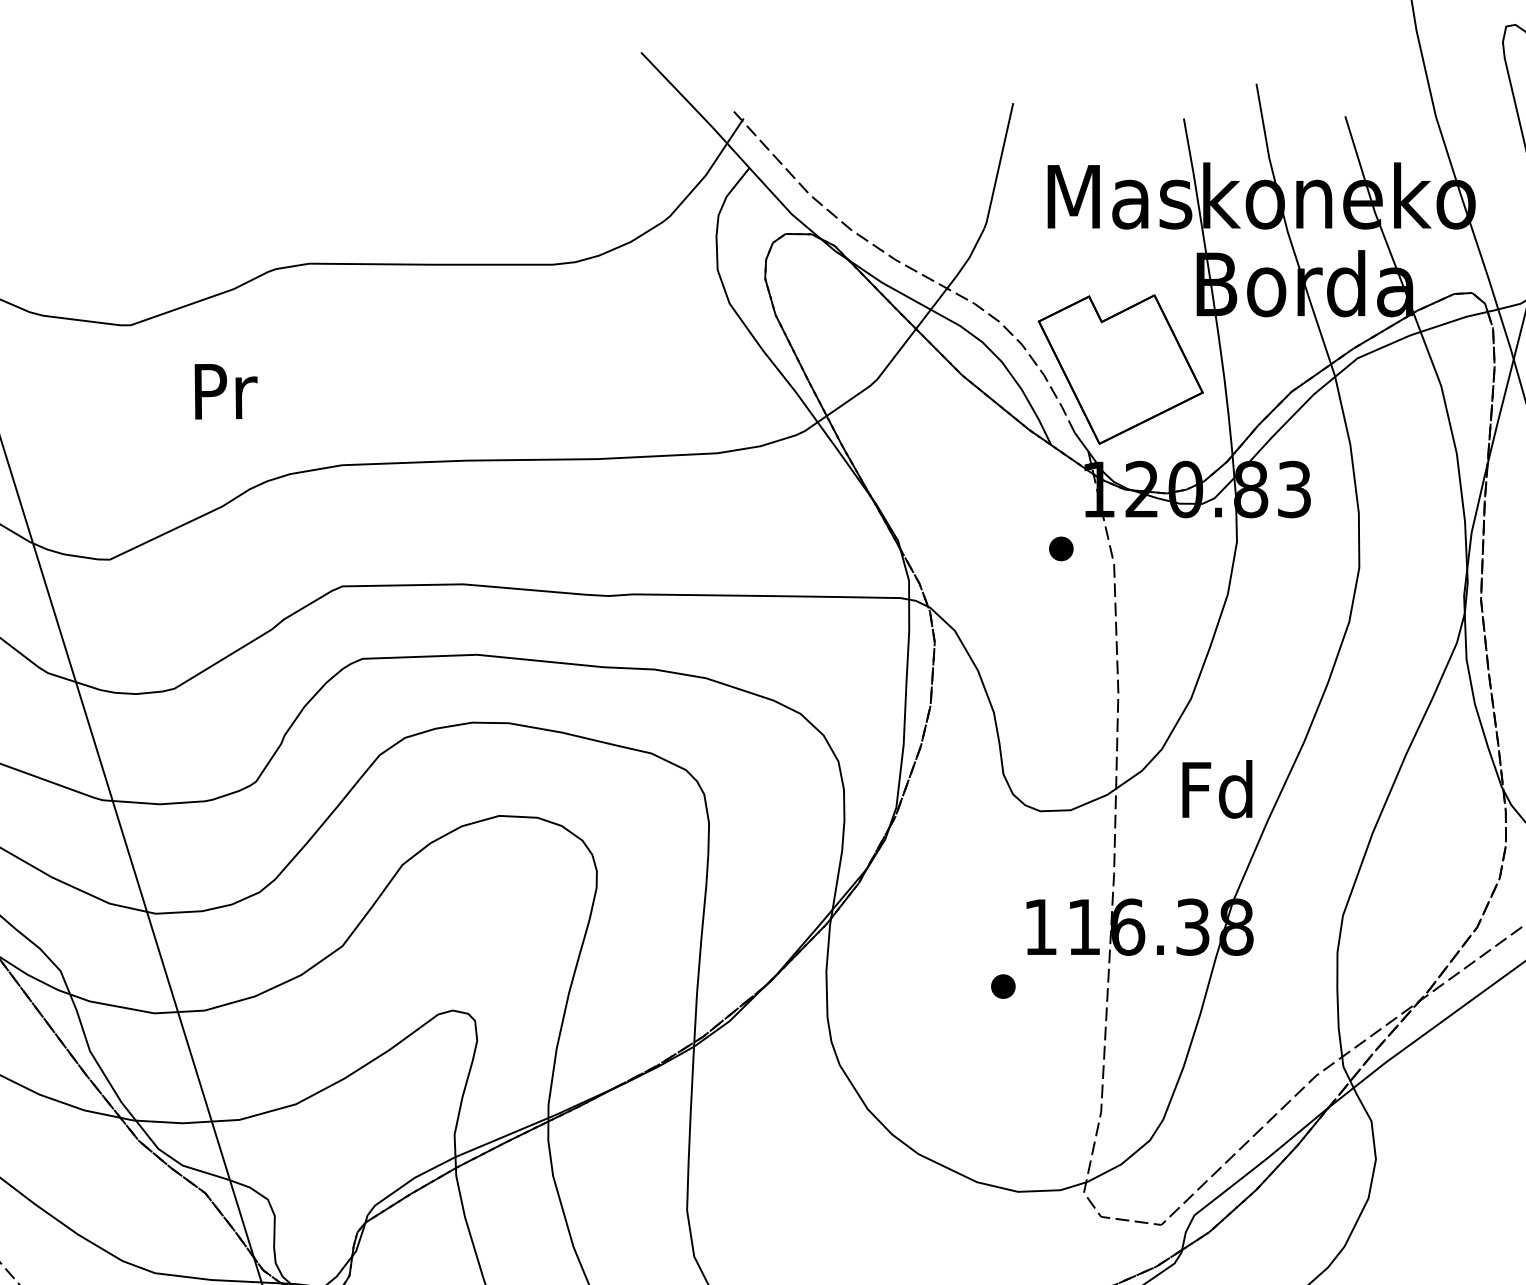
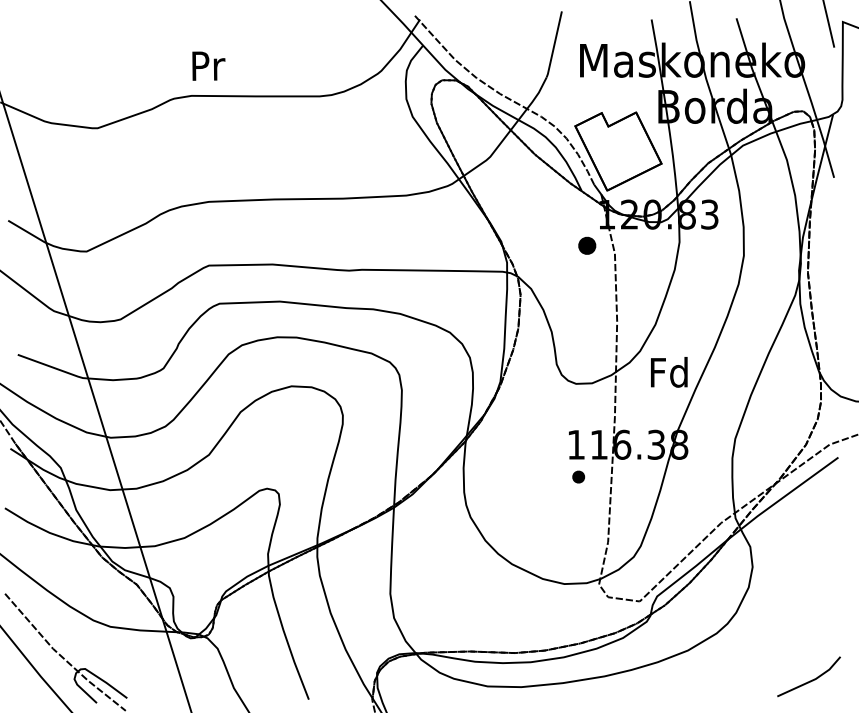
text: (225, 390) -> (208, 65), moved
part: (1060, 548) -> (586, 245), size x1.4
part: (1003, 985) -> (578, 476), moved

